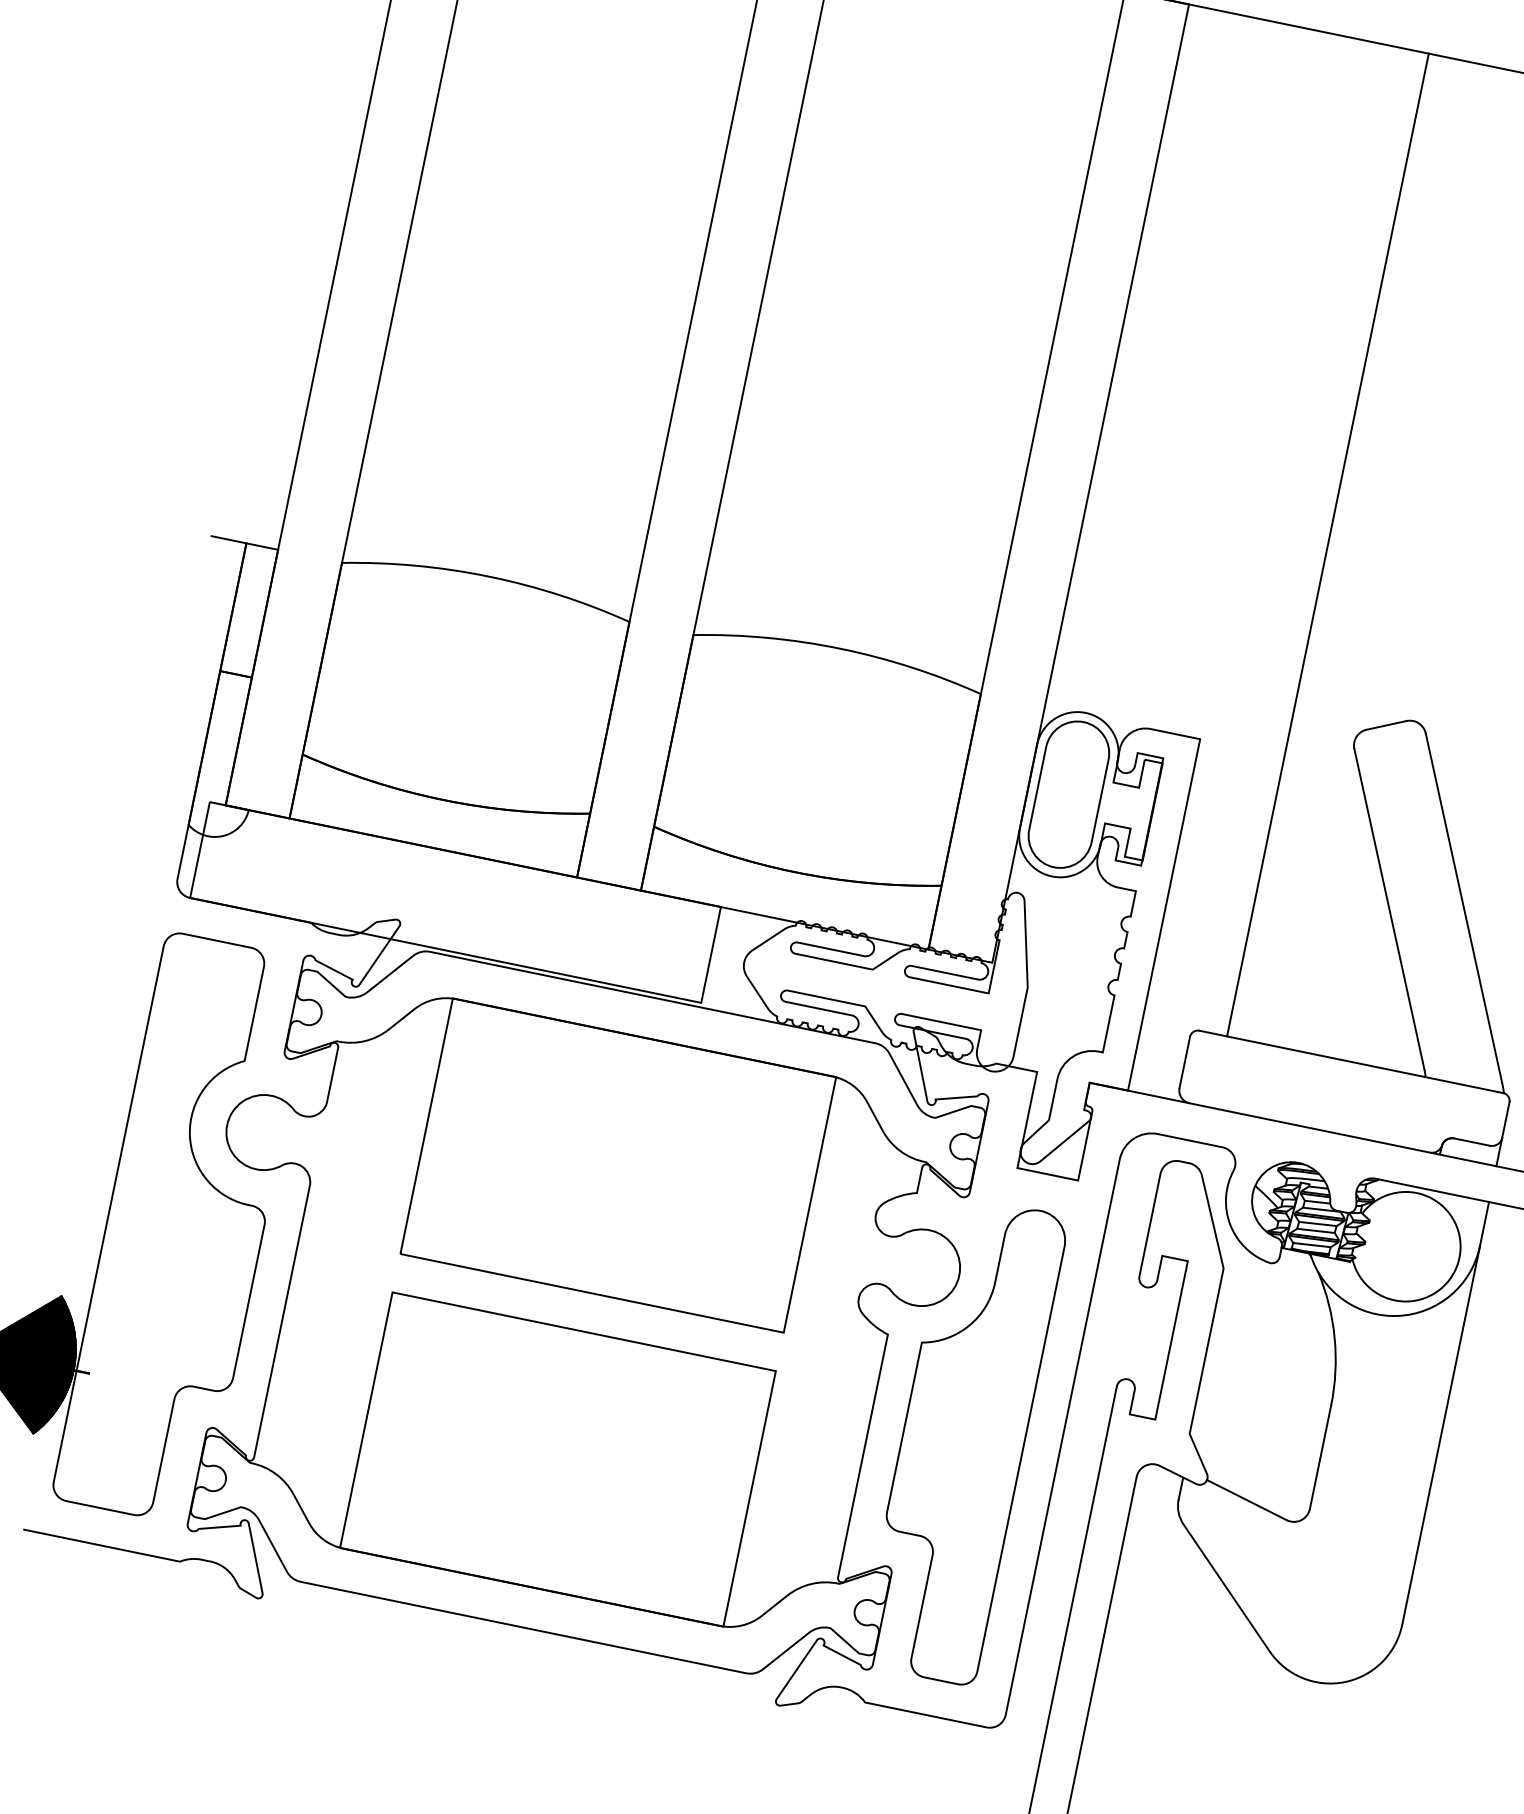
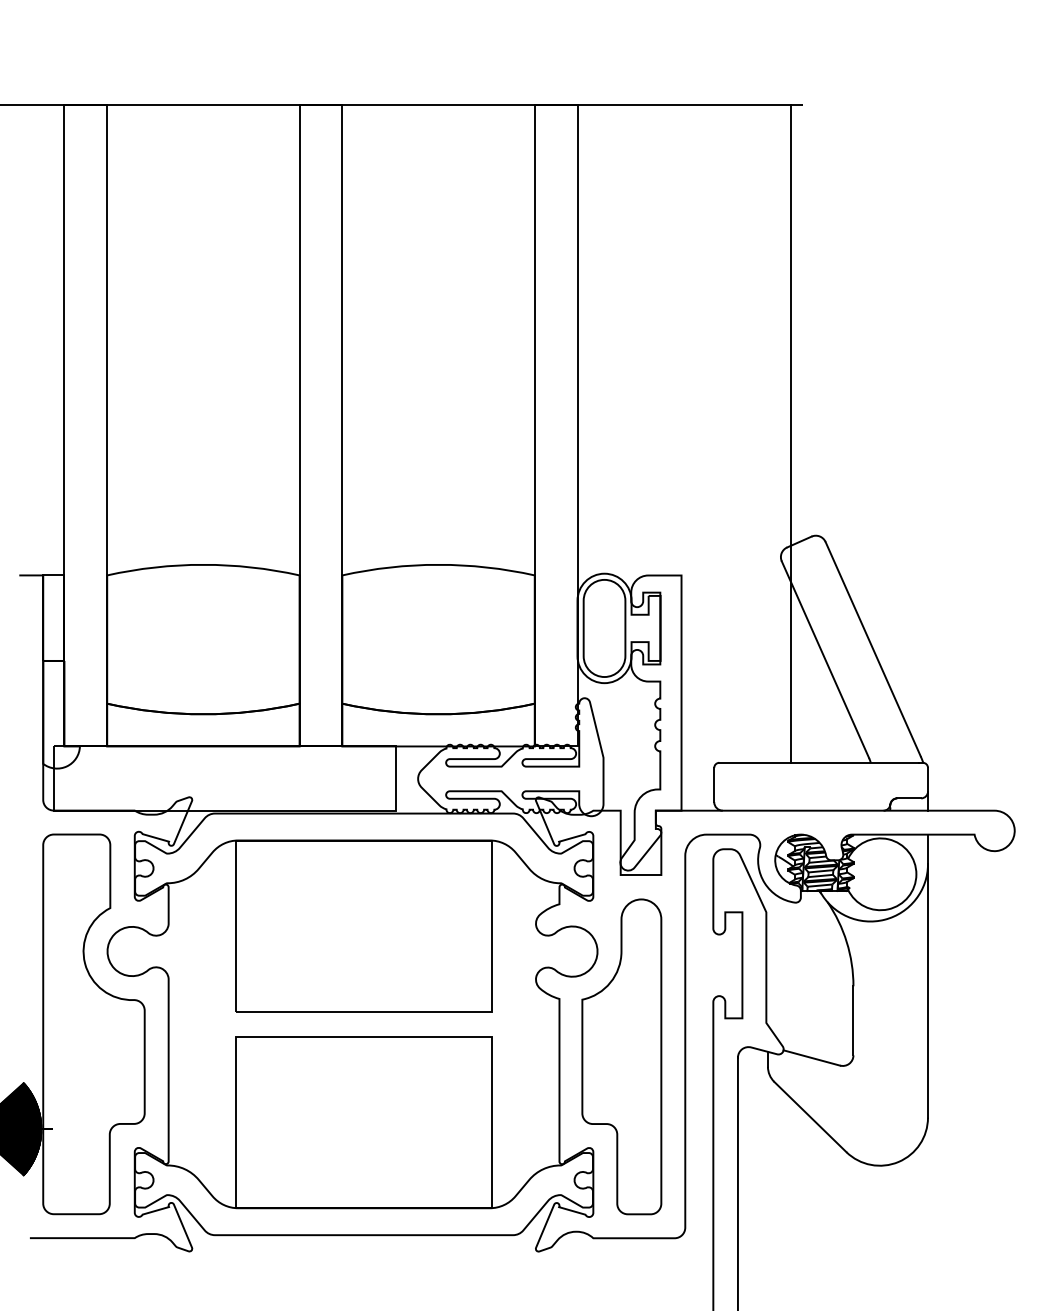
line: (1327, 544) -> (790, 433), moved

